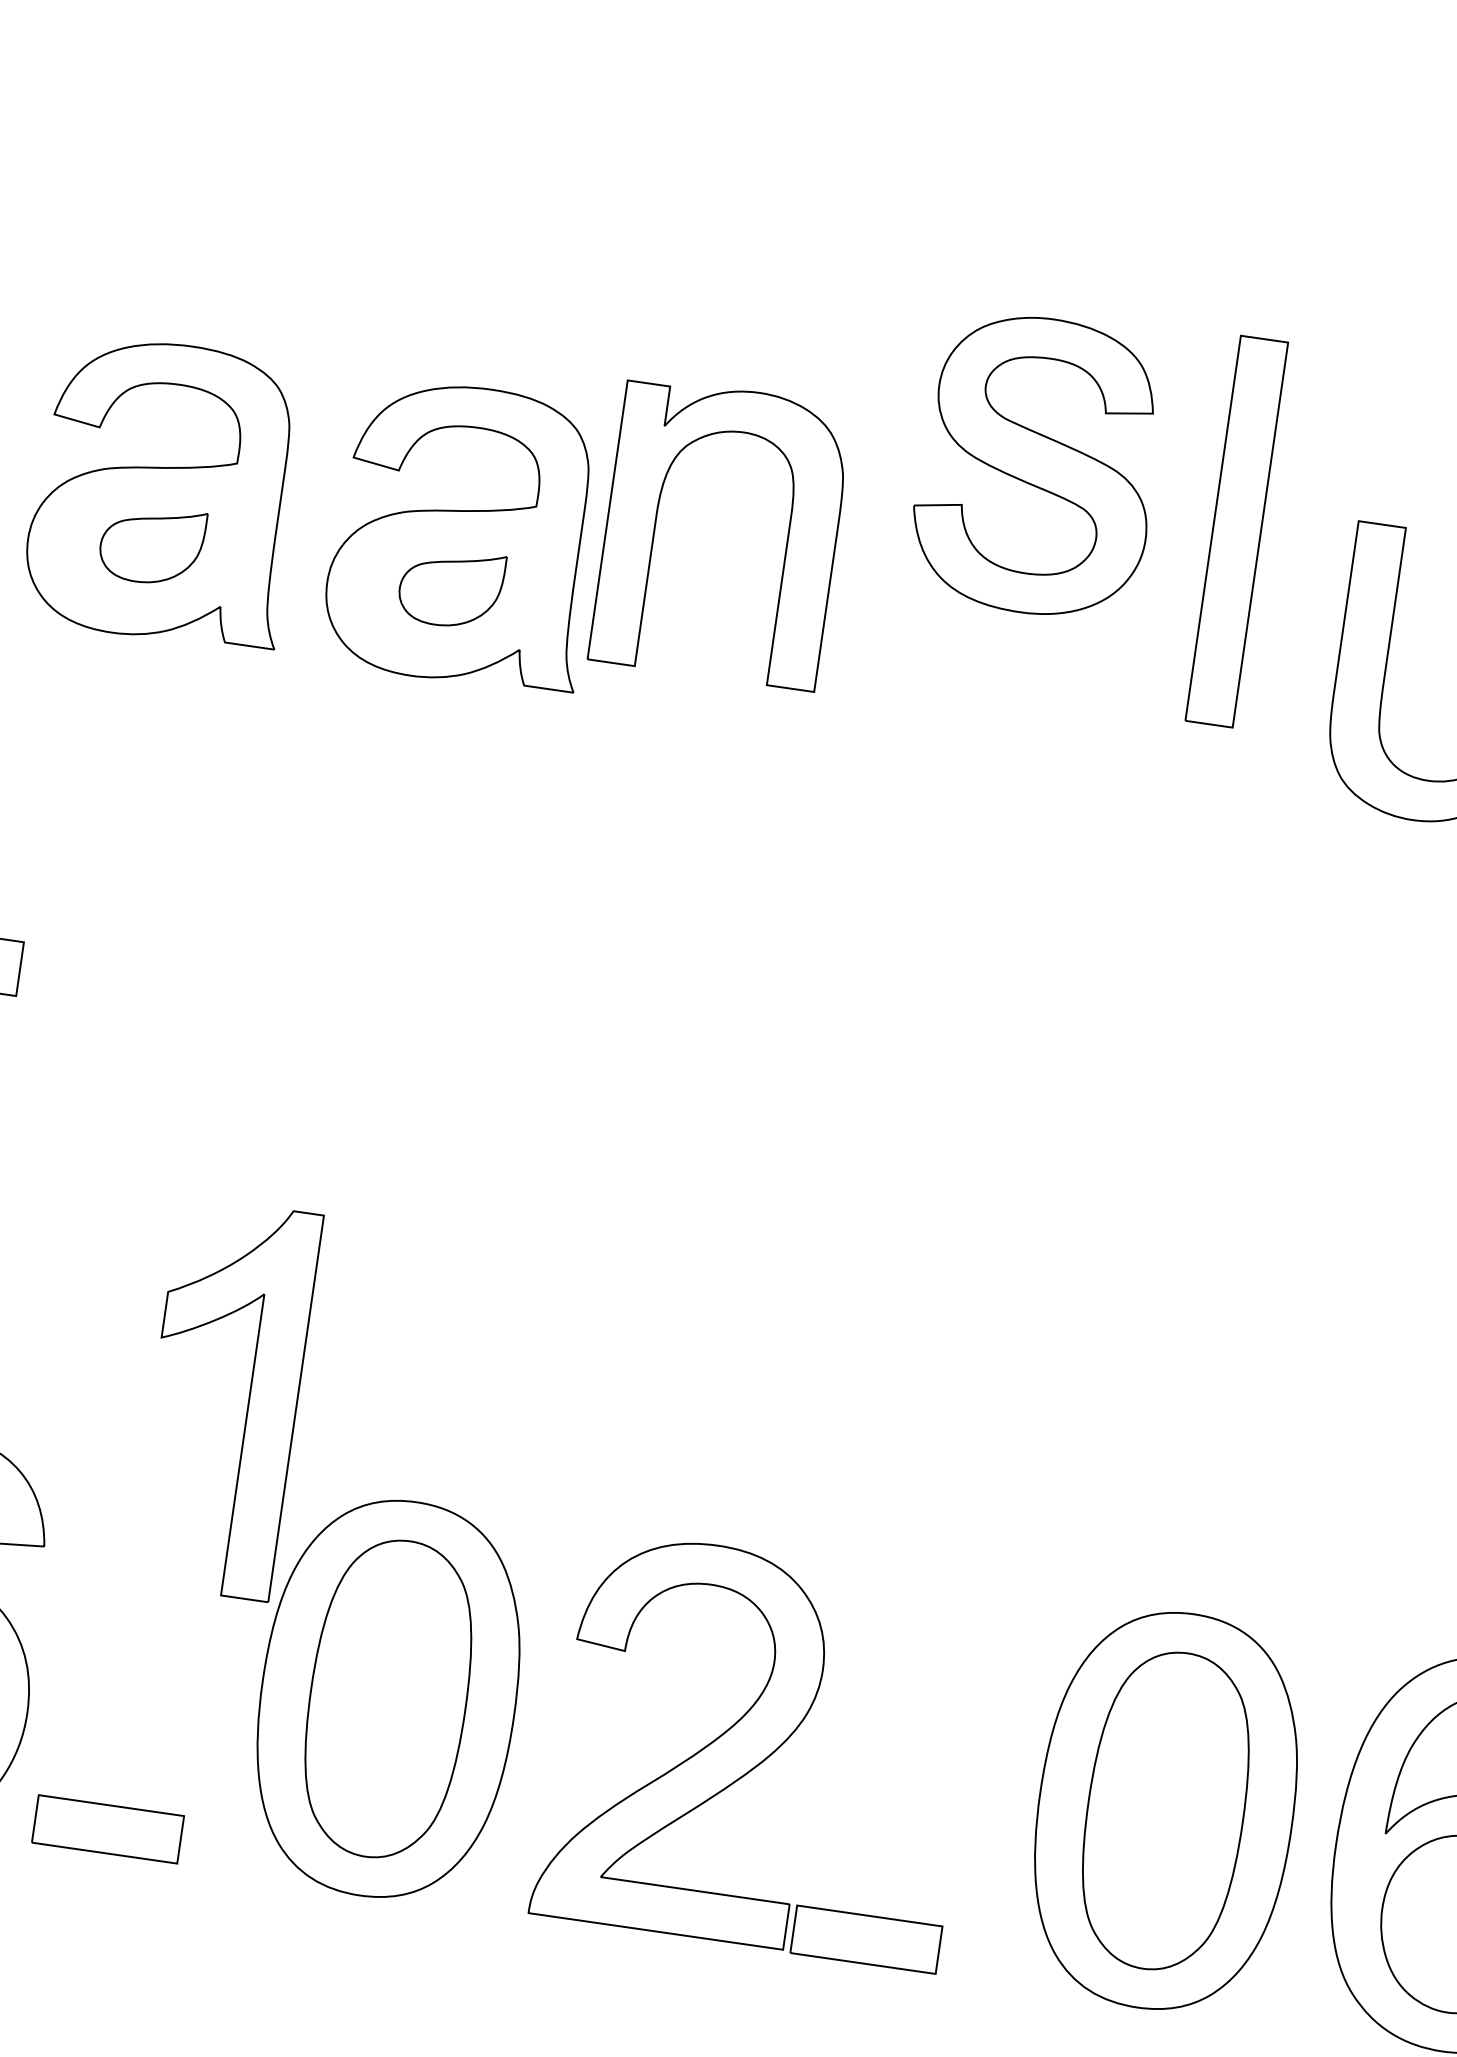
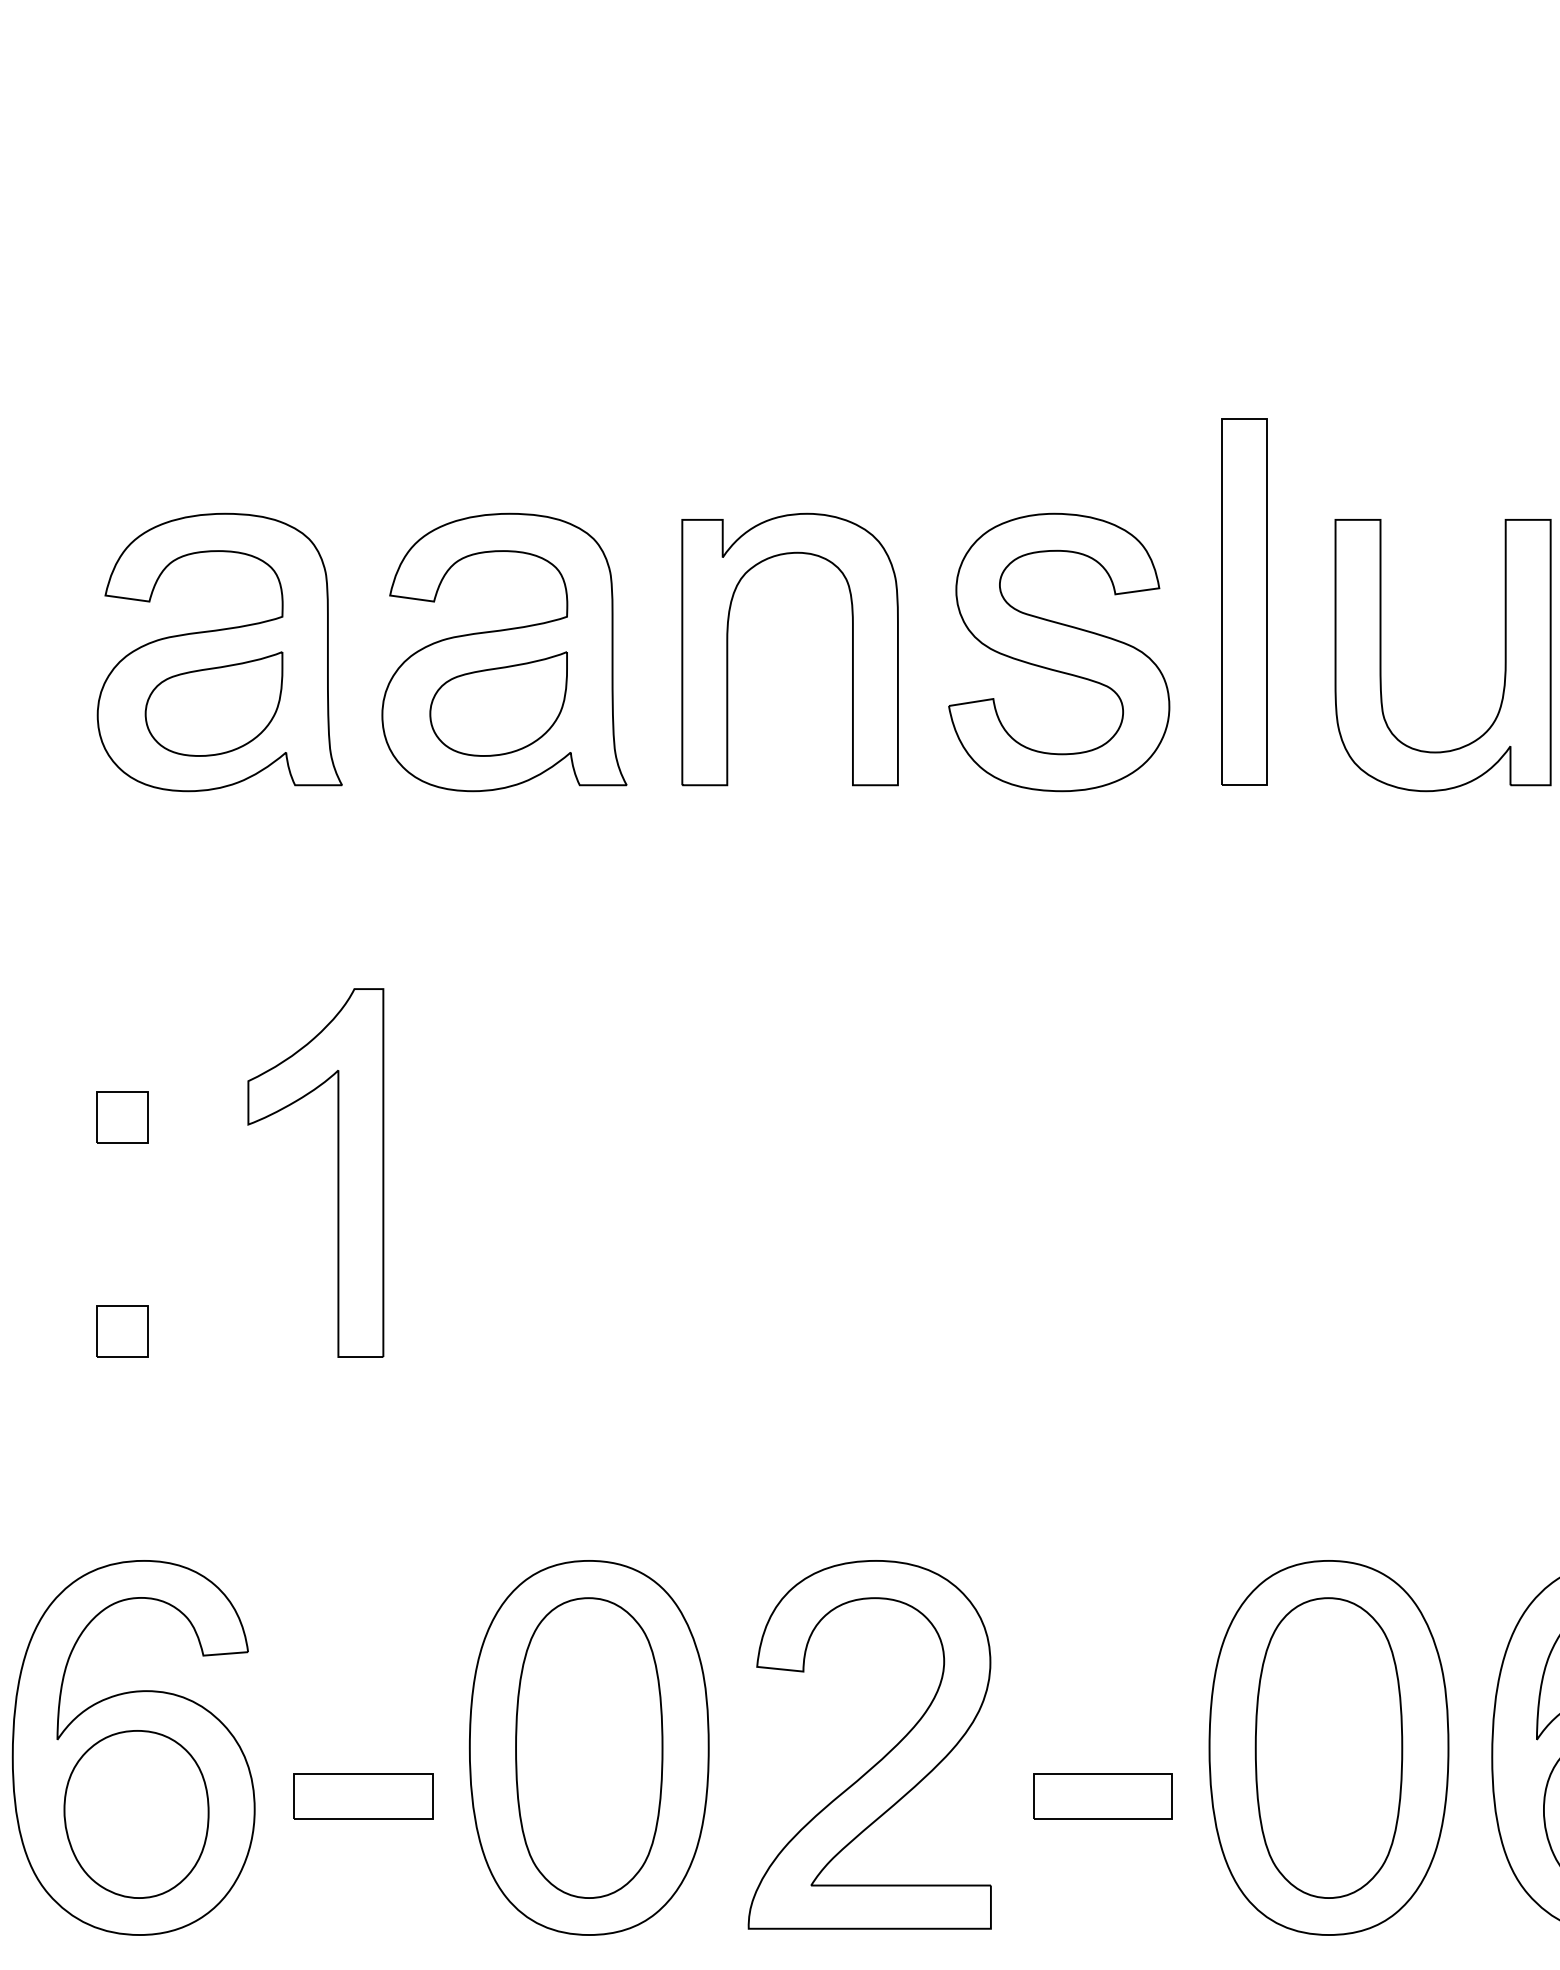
part: (1038, 466) -> (1059, 652), moved
part: (656, 523) -> (728, 649), moved
part: (1237, 531) -> (1244, 601), moved
part: (151, 544) -> (213, 703), size x1.43
part: (451, 587) -> (498, 703), size x1.43
part: (248, 1401) -> (337, 1172), moved
part: (107, 1829) -> (363, 1796), moved
part: (865, 1939) -> (1102, 1796), moved

